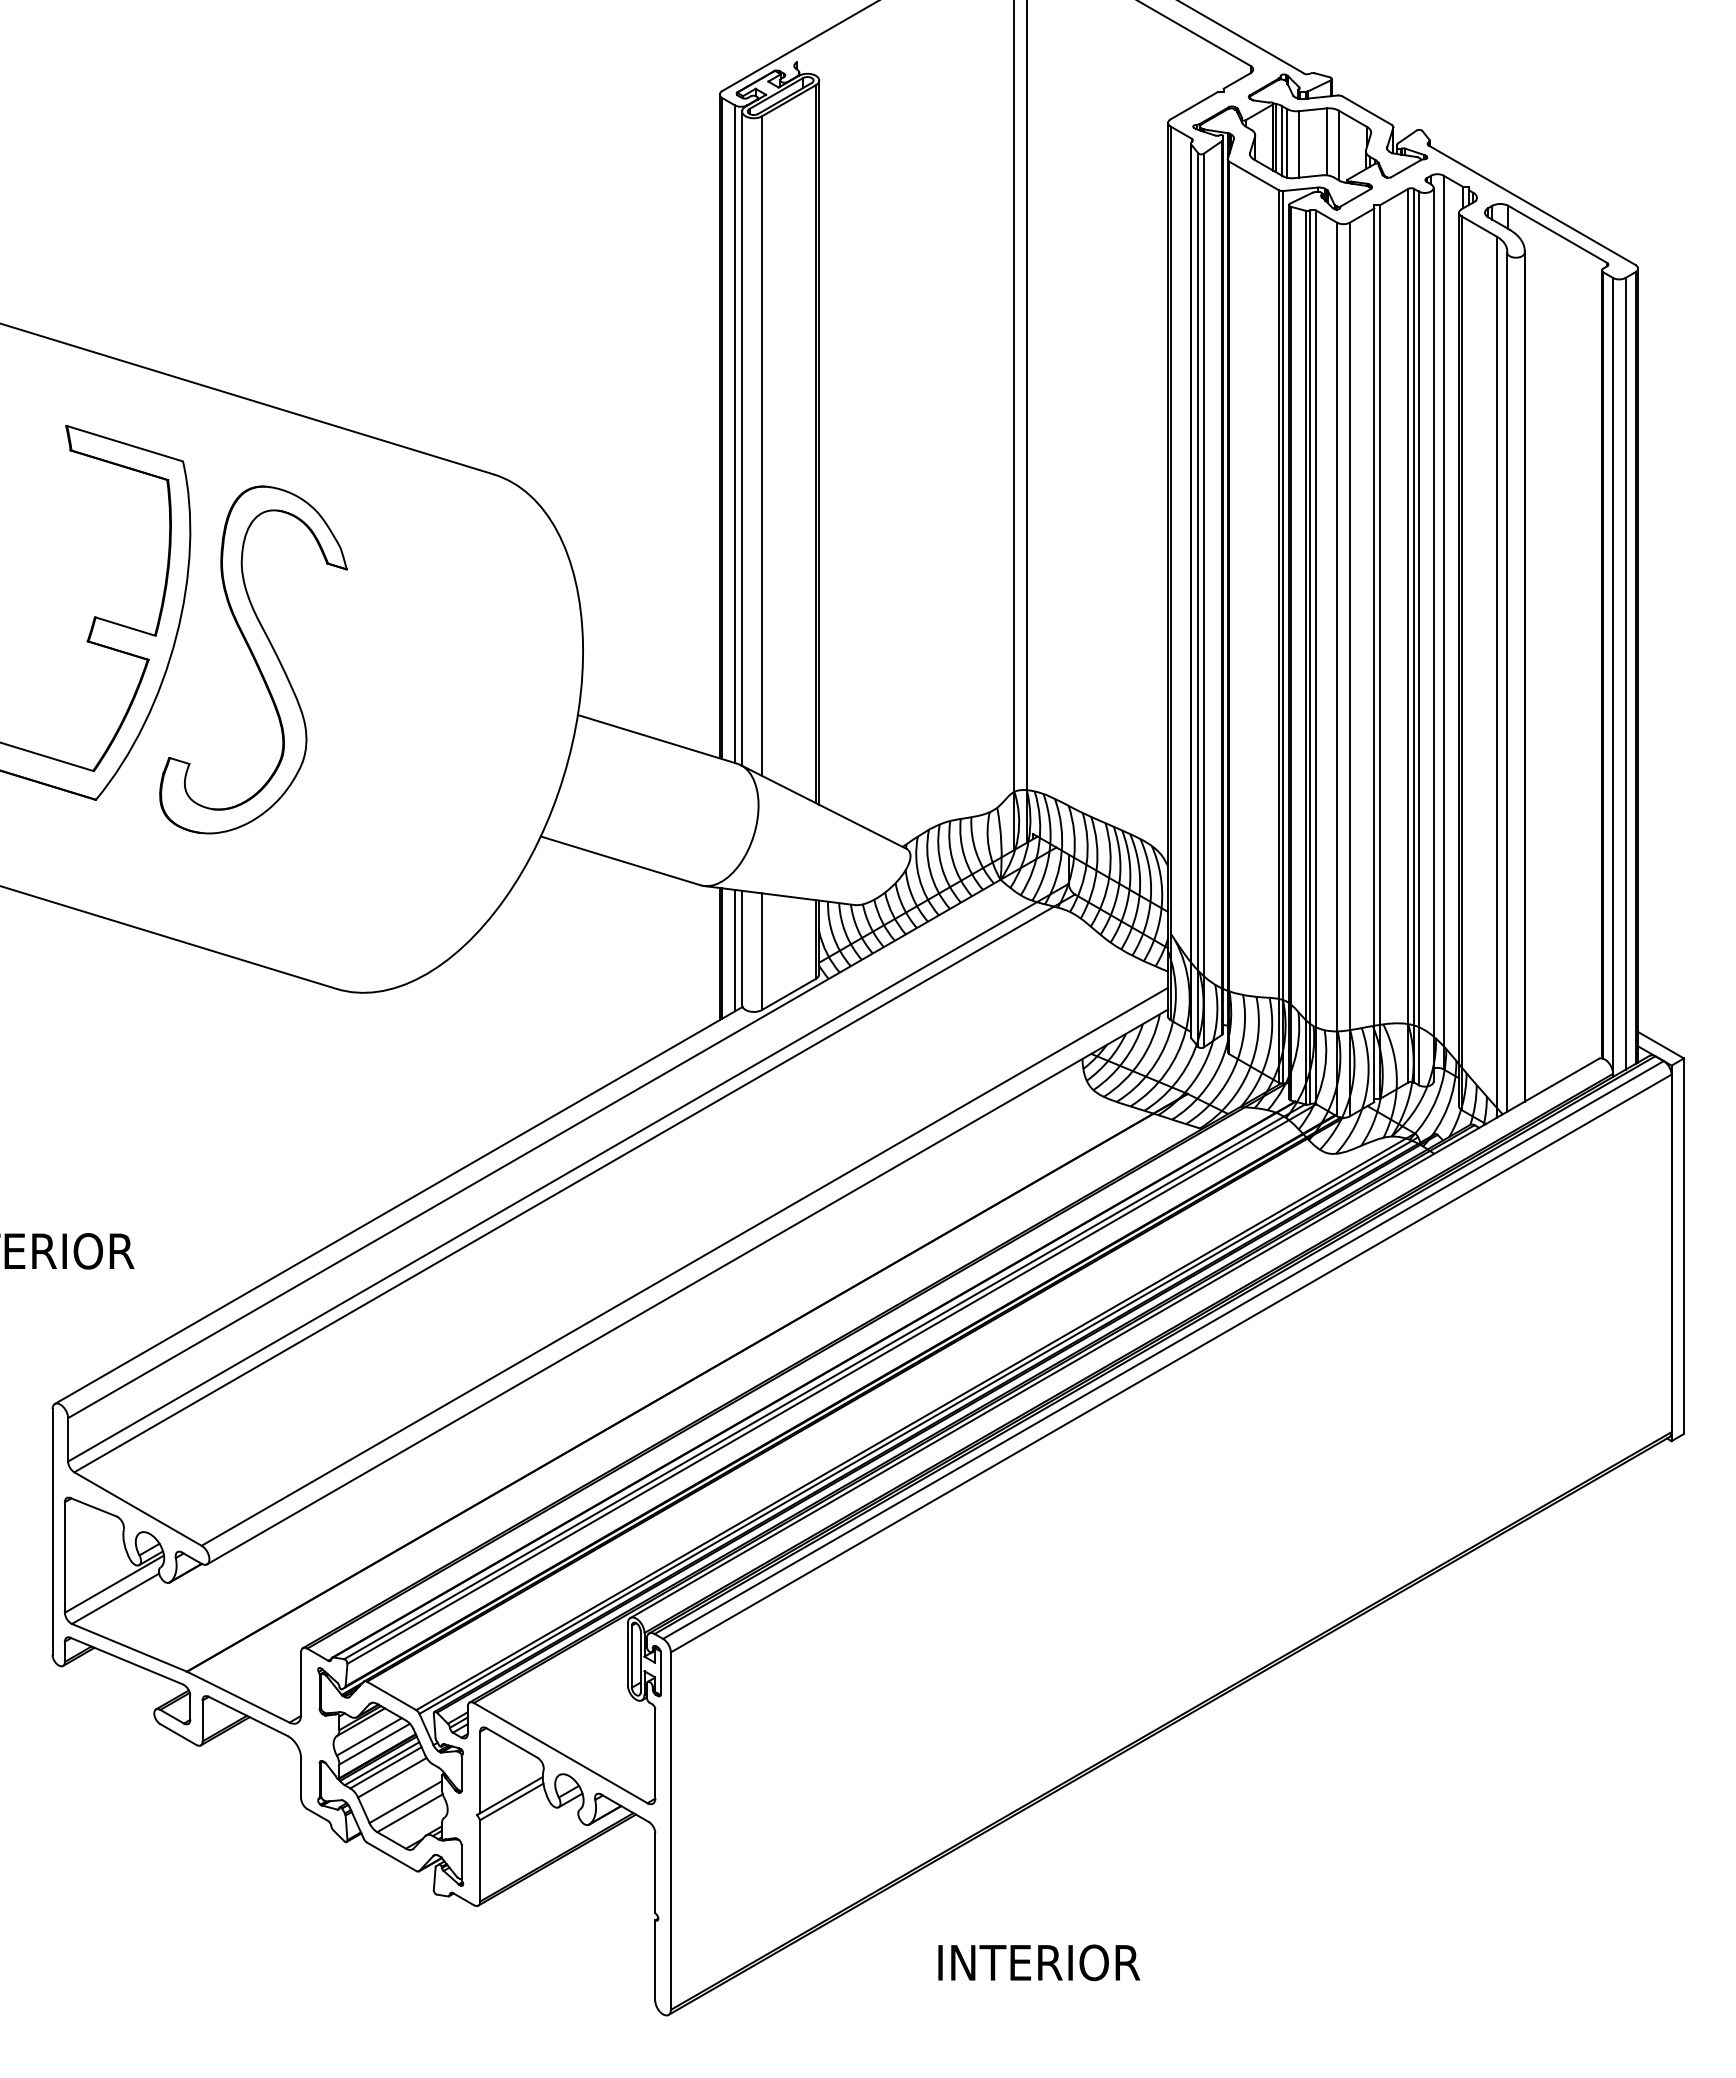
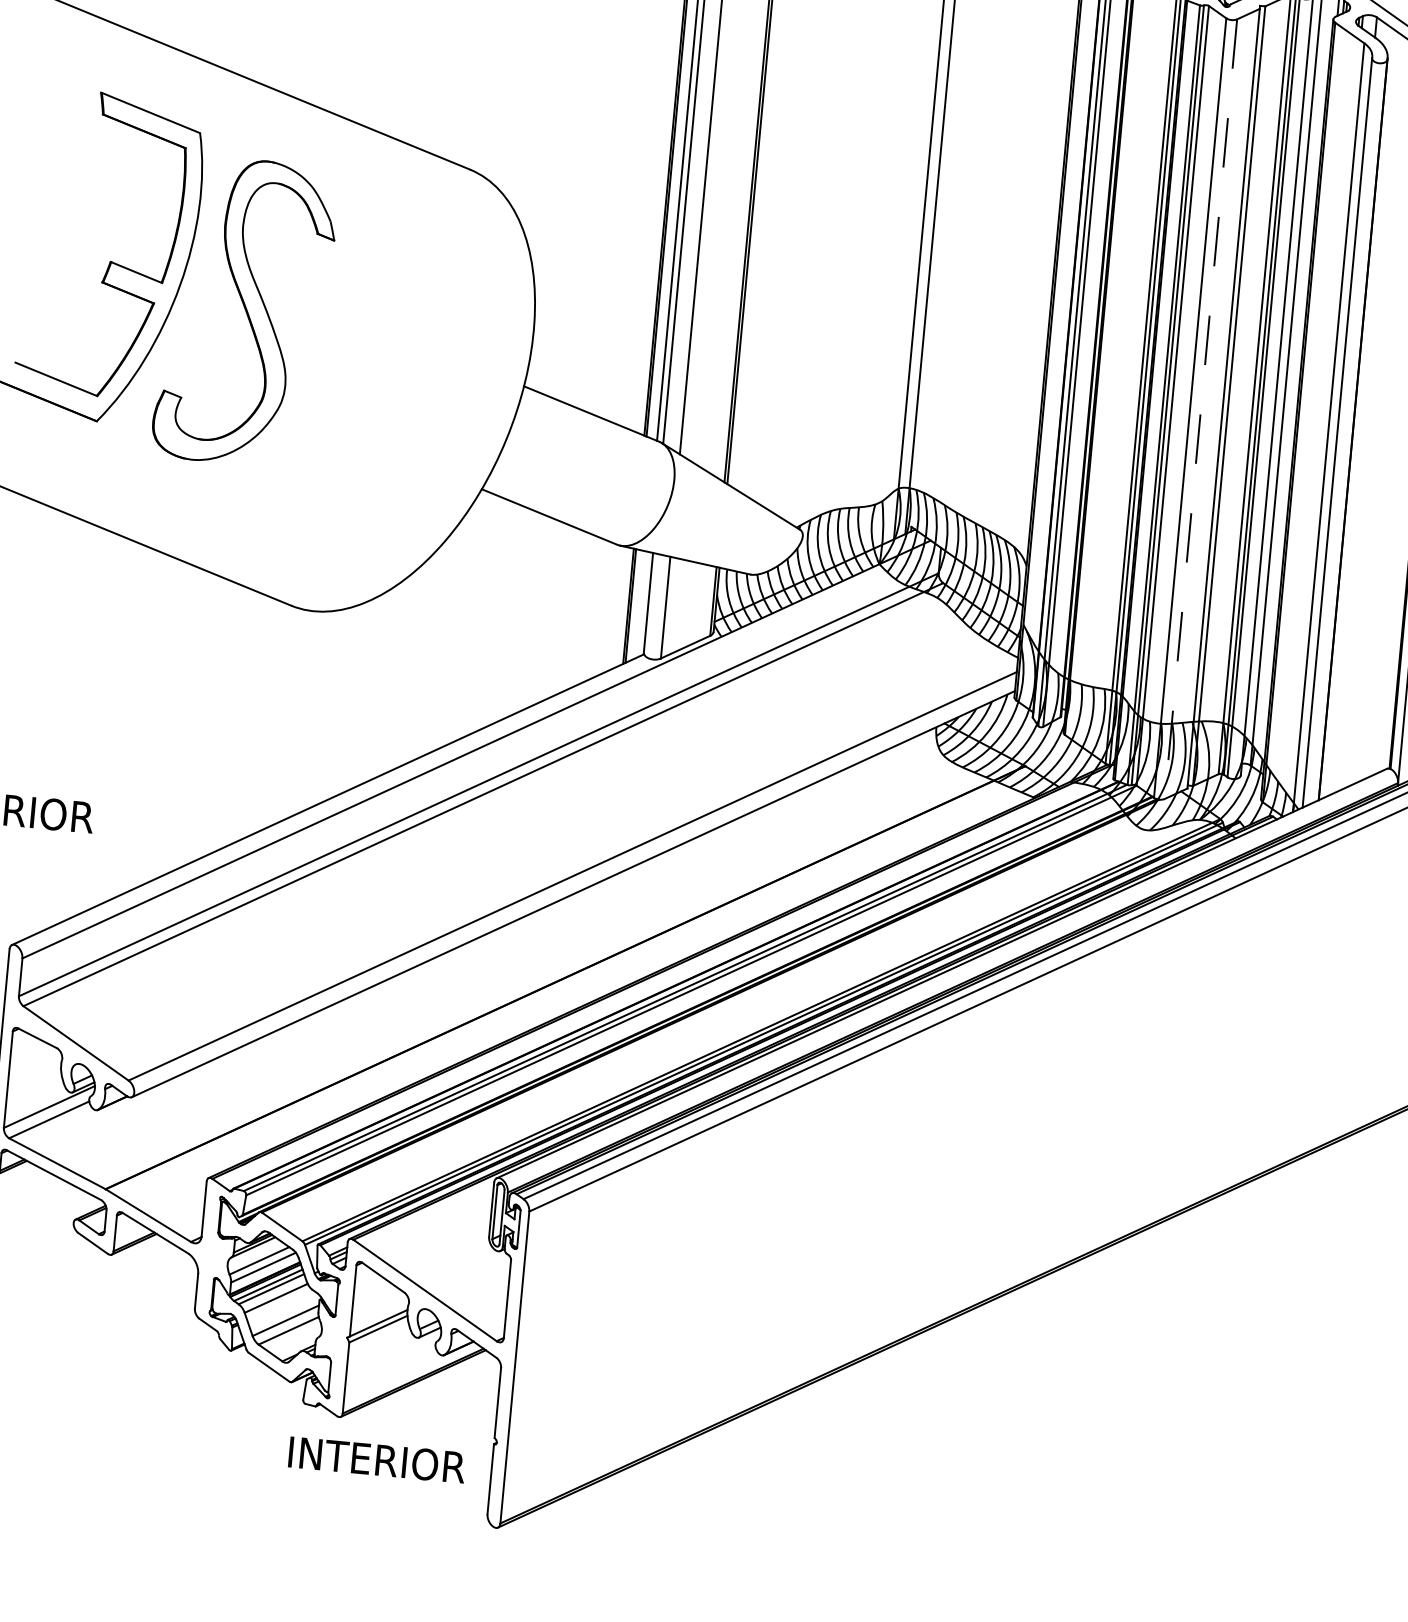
line: (1349, 669) -> (1200, 409), solid -> dashed
line: (734, 950) -> (641, 604), removed
text: (1039, 1962) -> (377, 1459), moved

